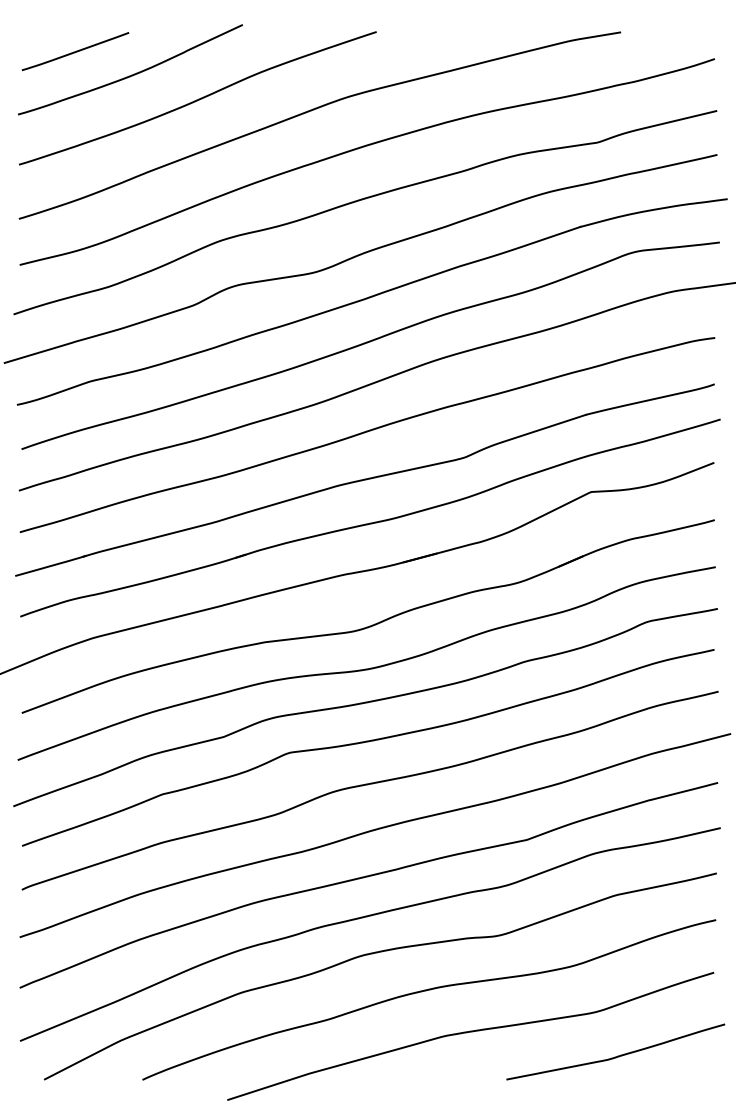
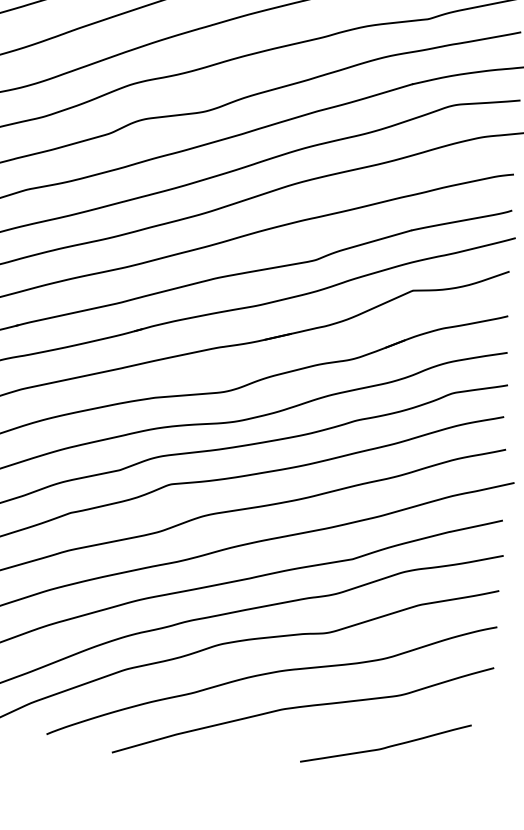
curve: (617, 1055) -> (387, 746), moved

